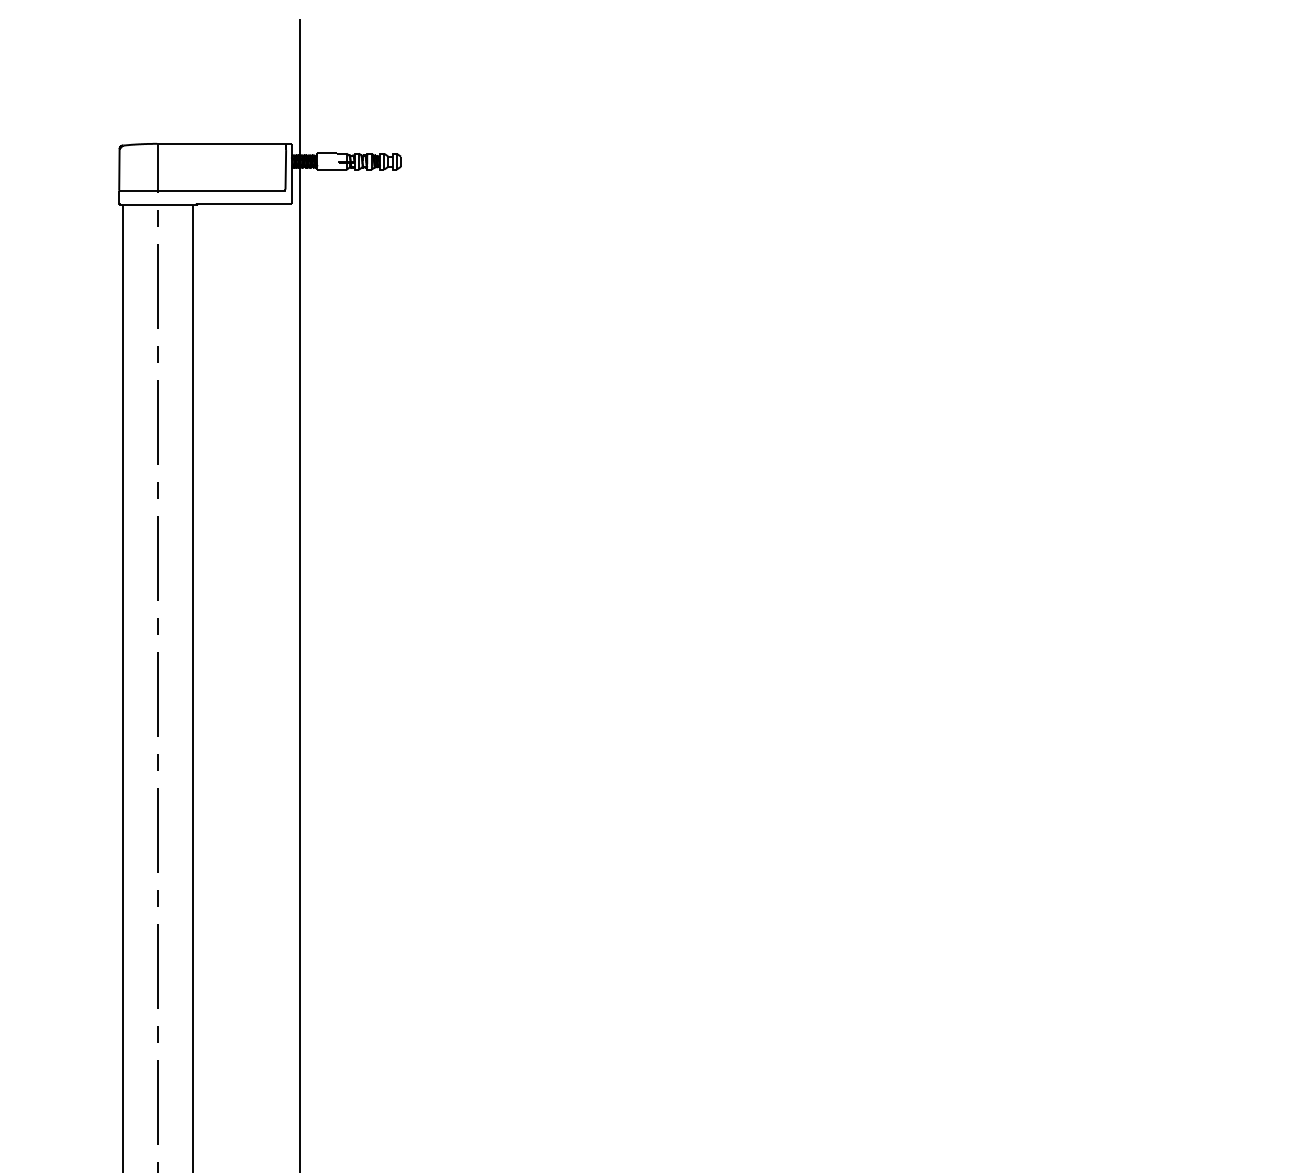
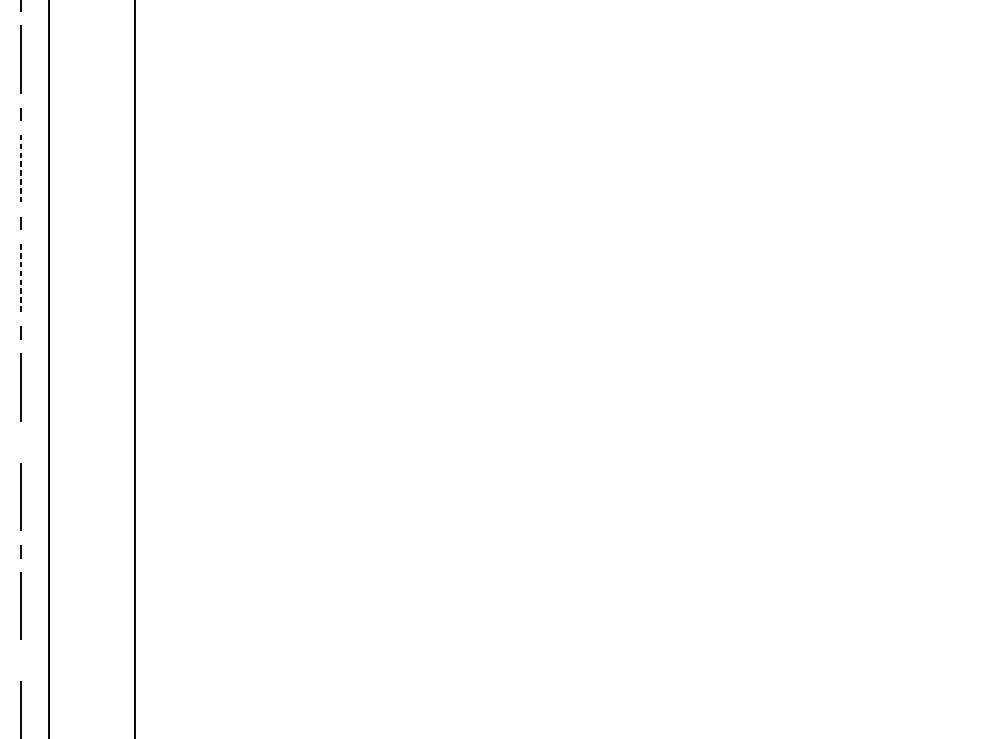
line: (158, 423) -> (21, 169), solid -> dashed
line: (158, 559) -> (21, 278), solid -> dashed
line: (157, 762) -> (20, 442), removed
line: (157, 1034) -> (20, 661), removed

